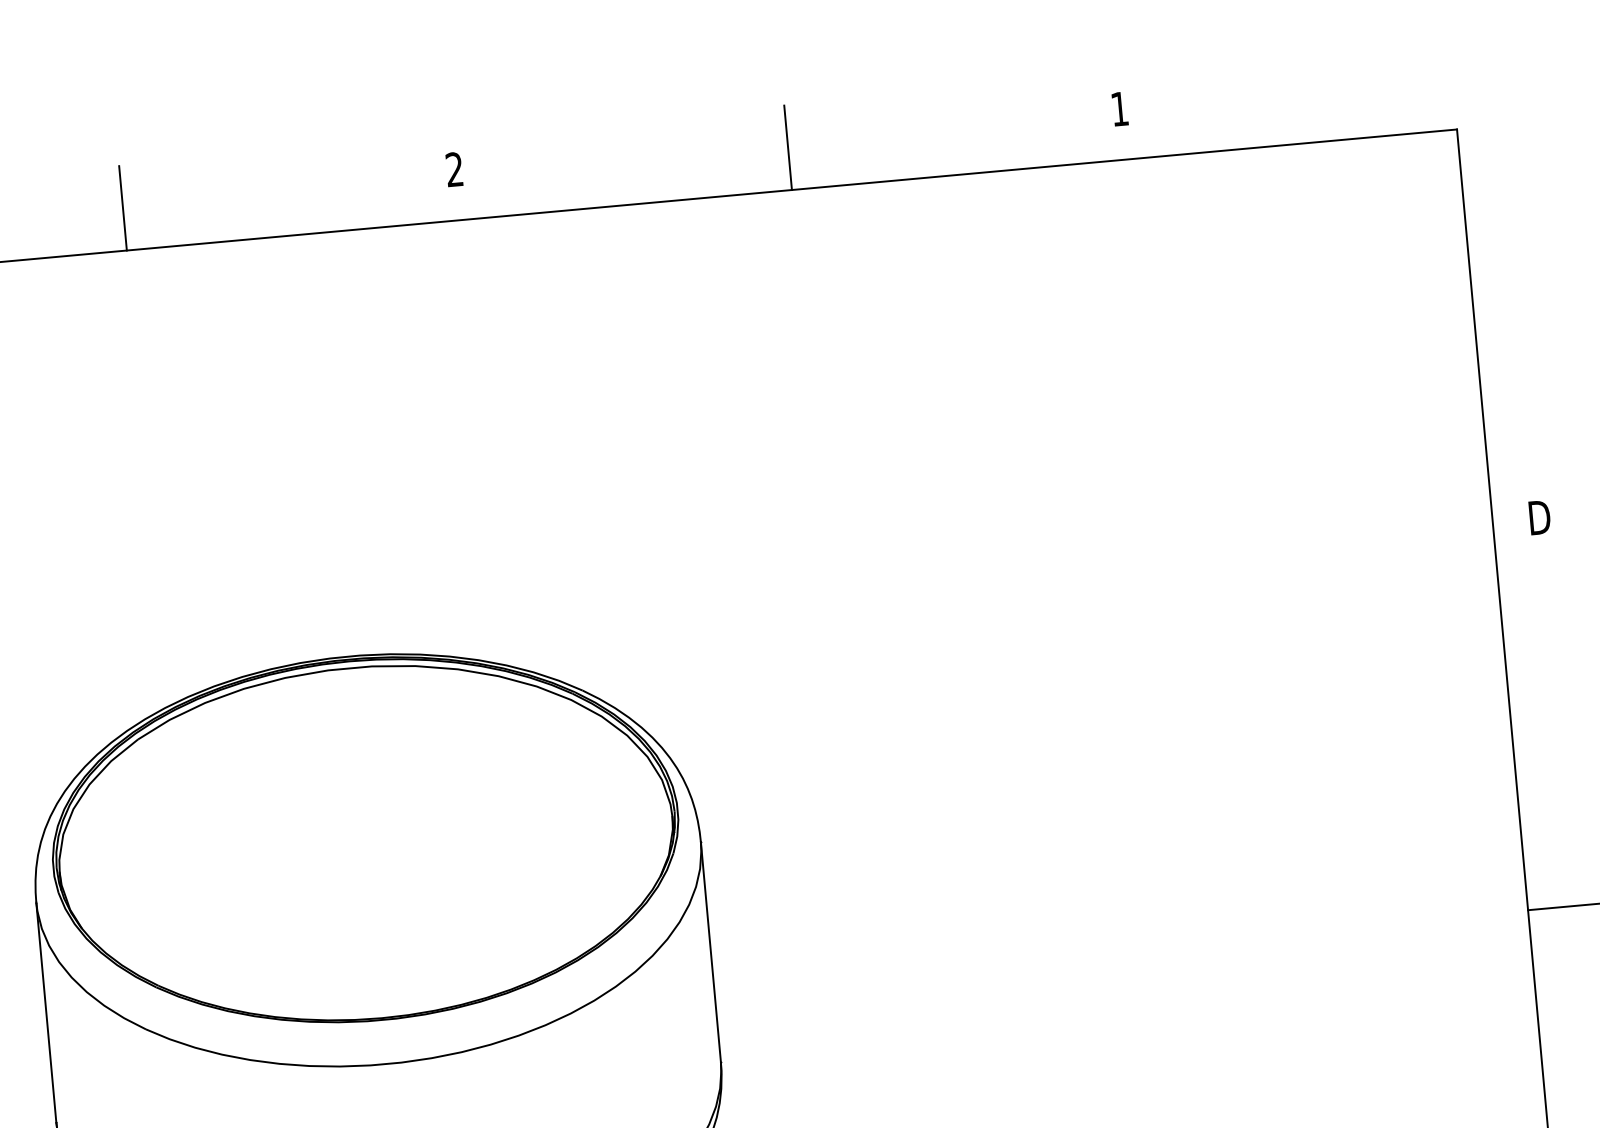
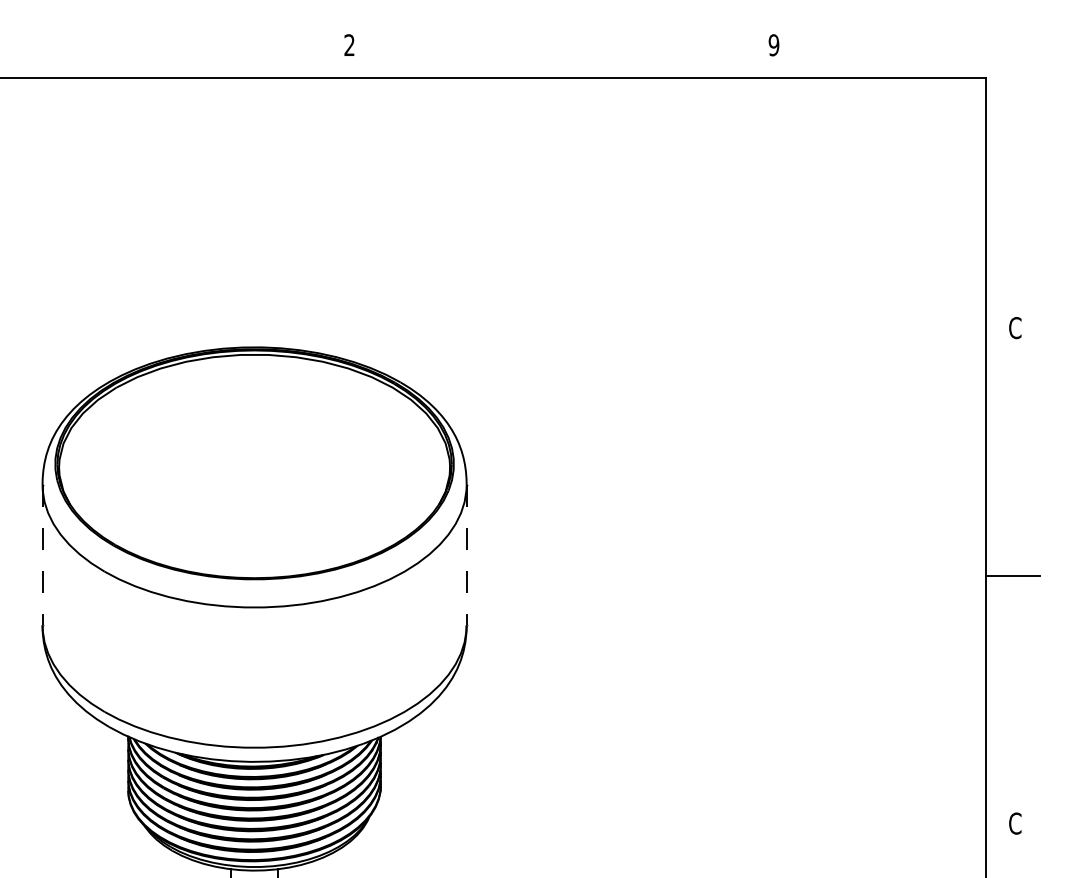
text: (1118, 109) -> (773, 45), 1 -> 9
line: (787, 147) -> (561, 50), removed
line: (123, 208) -> (137, 50), removed
text: (1538, 518) -> (1015, 328), D -> C
line: (710, 952) -> (466, 555), solid -> dashed
line: (46, 1012) -> (42, 555), solid -> dashed

